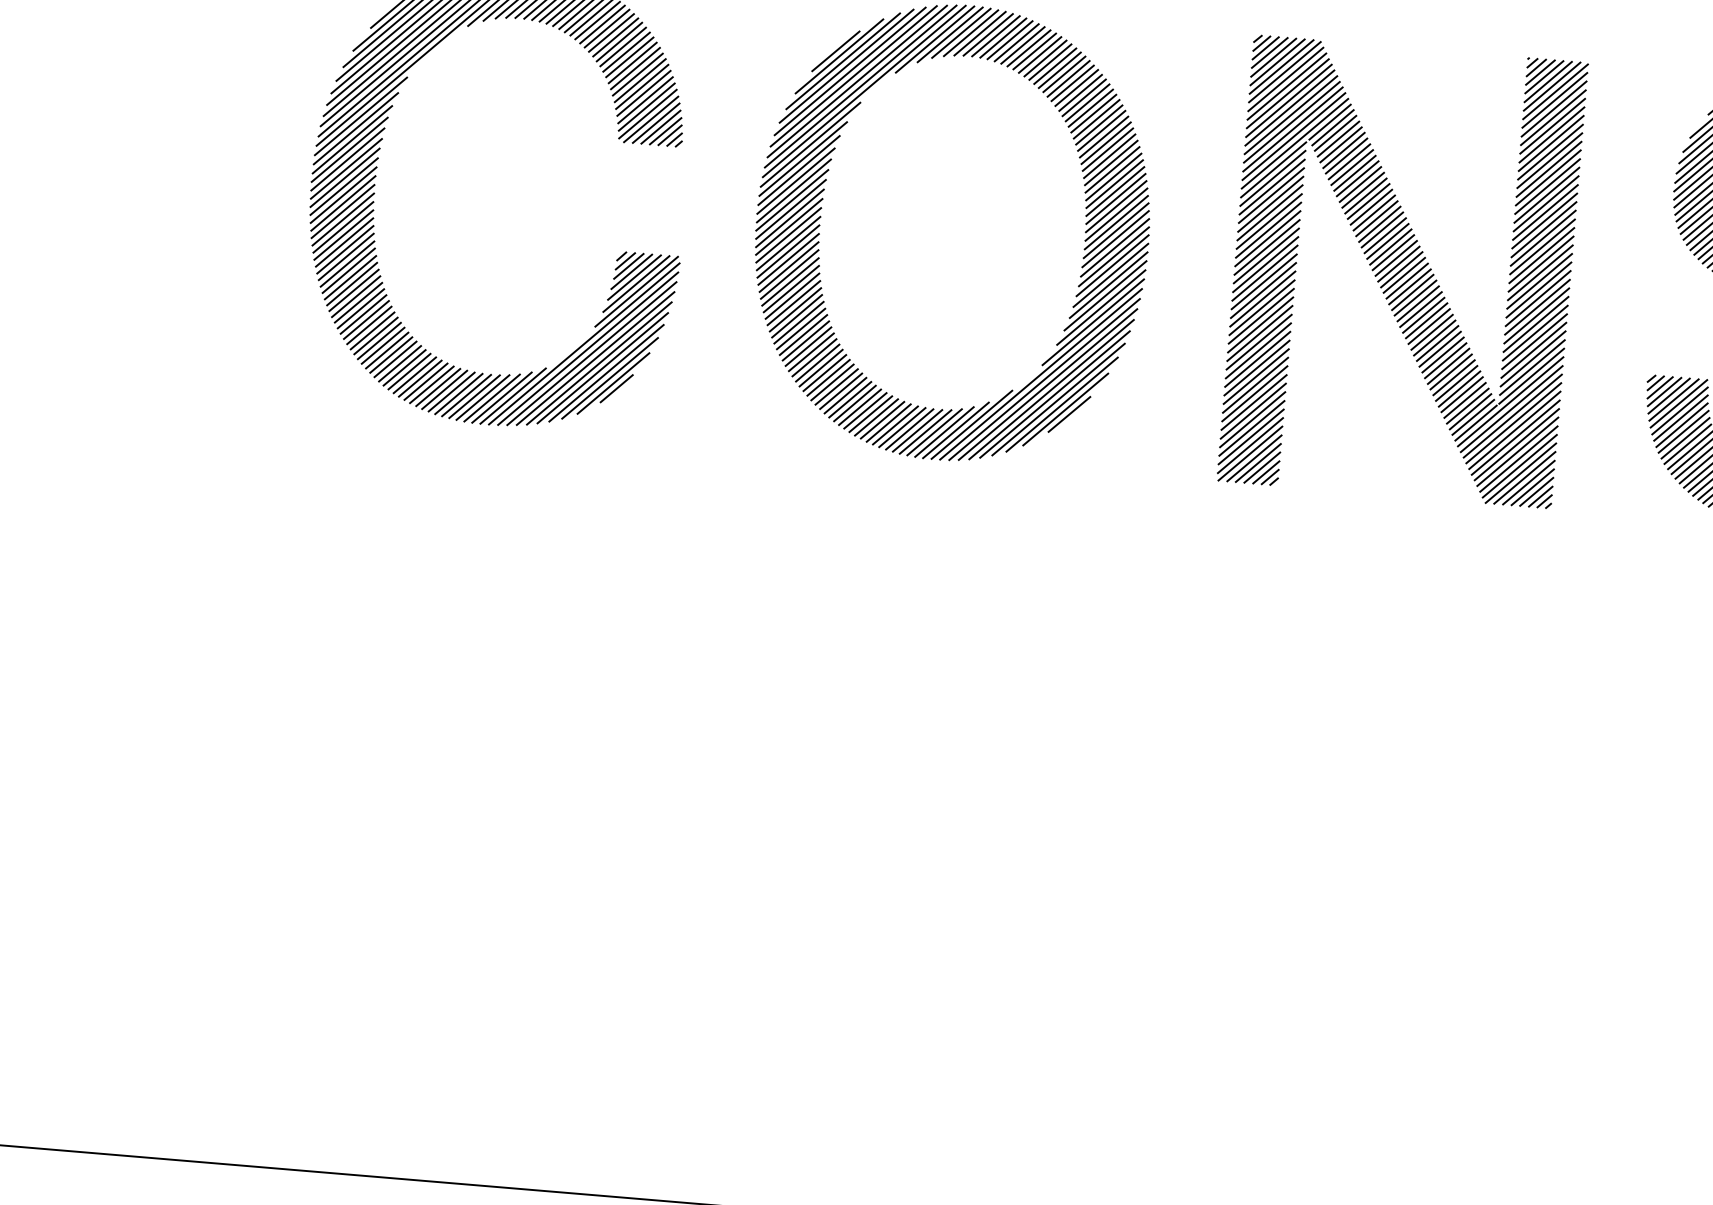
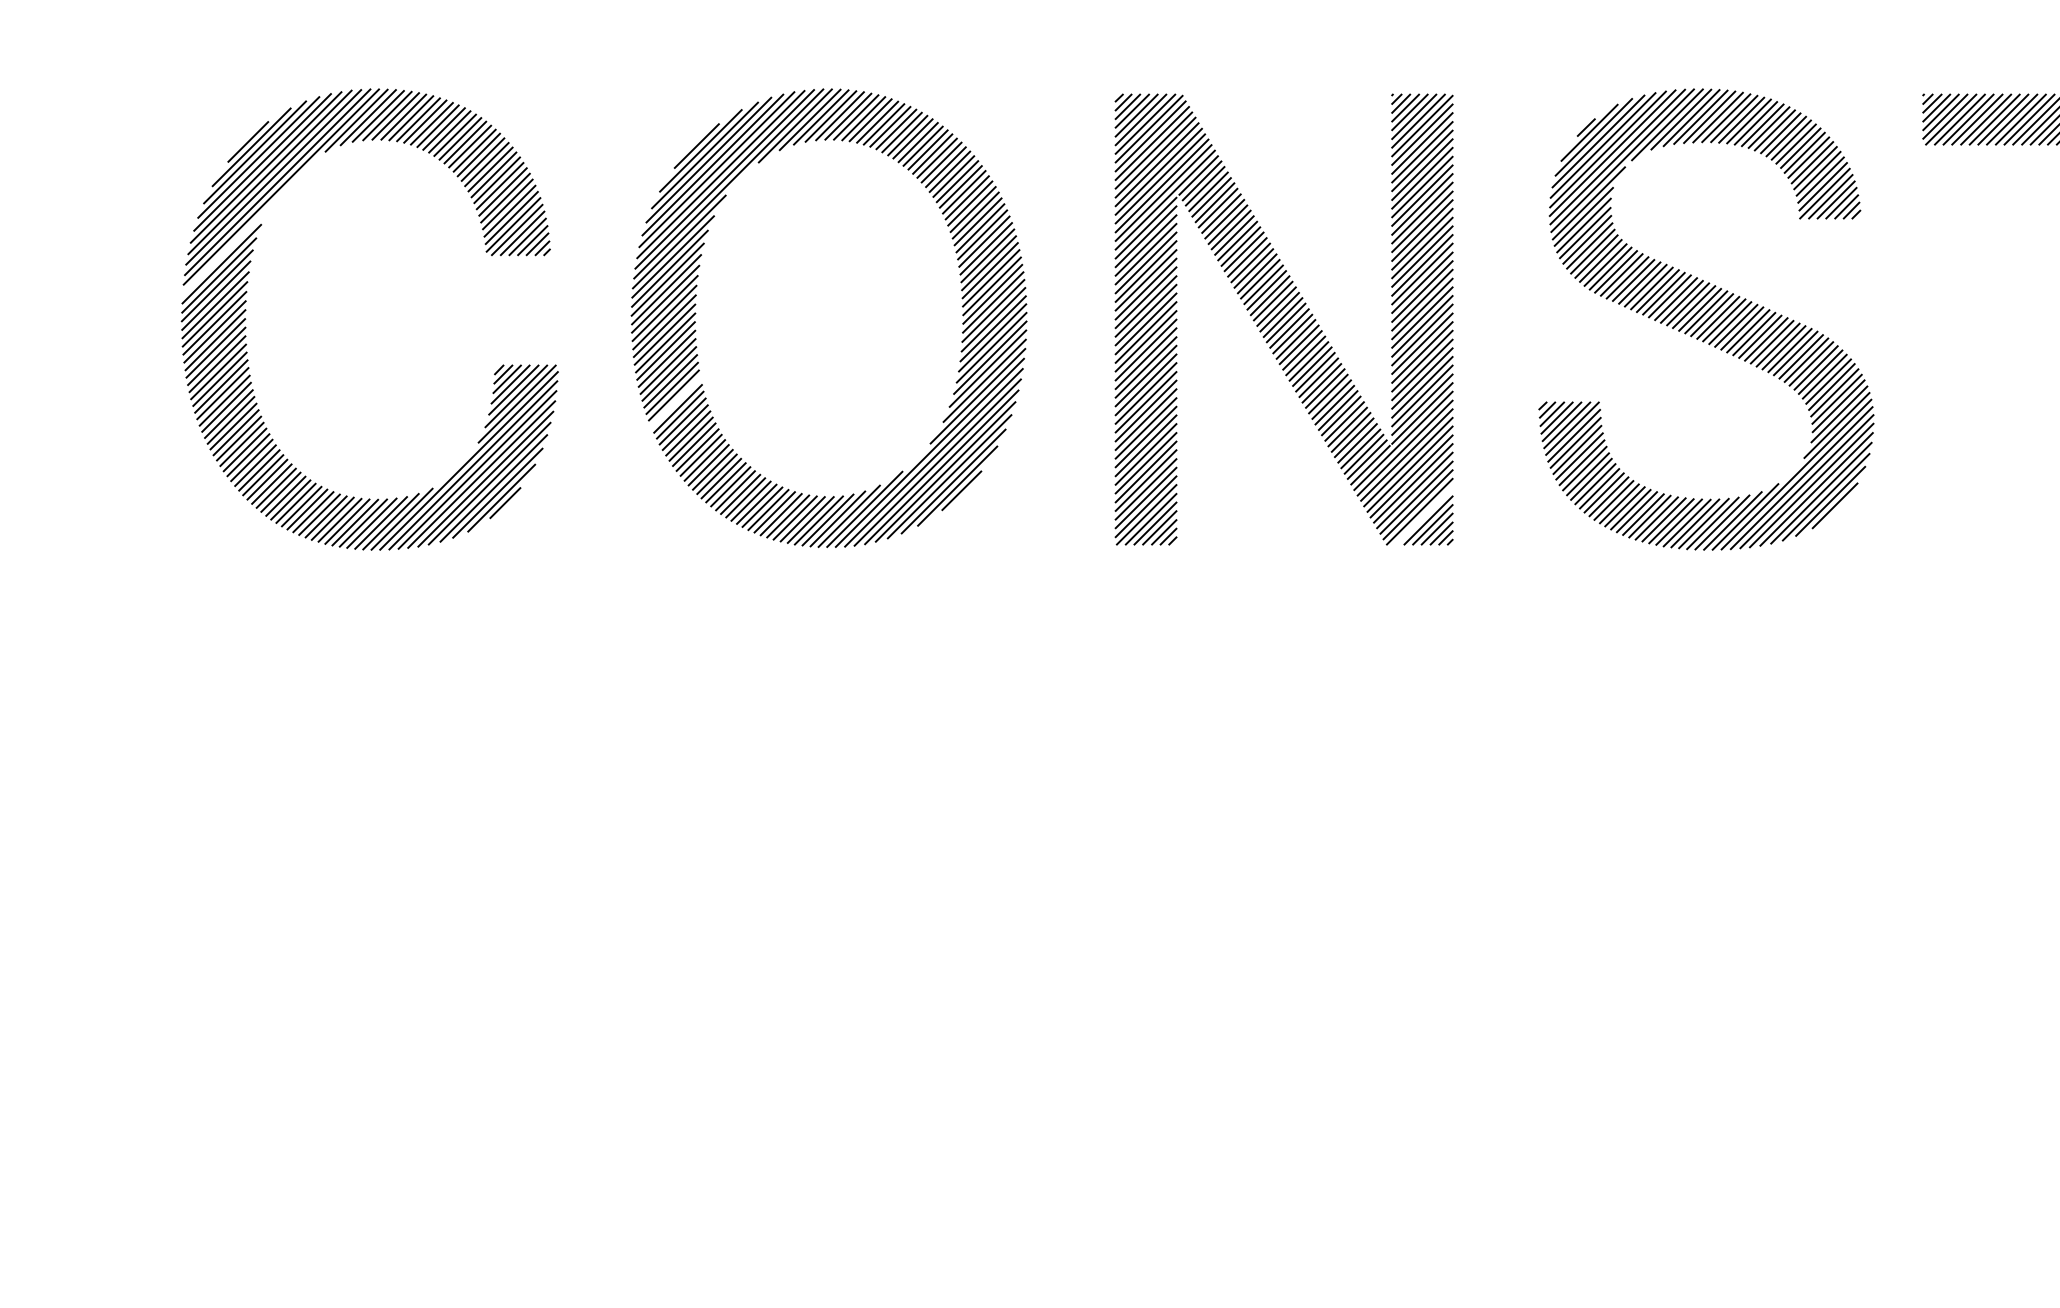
line: (360, 116) -> (225, 251), removed
line: (793, 302) -> (675, 401), removed
line: (1524, 477) -> (1423, 515), removed

